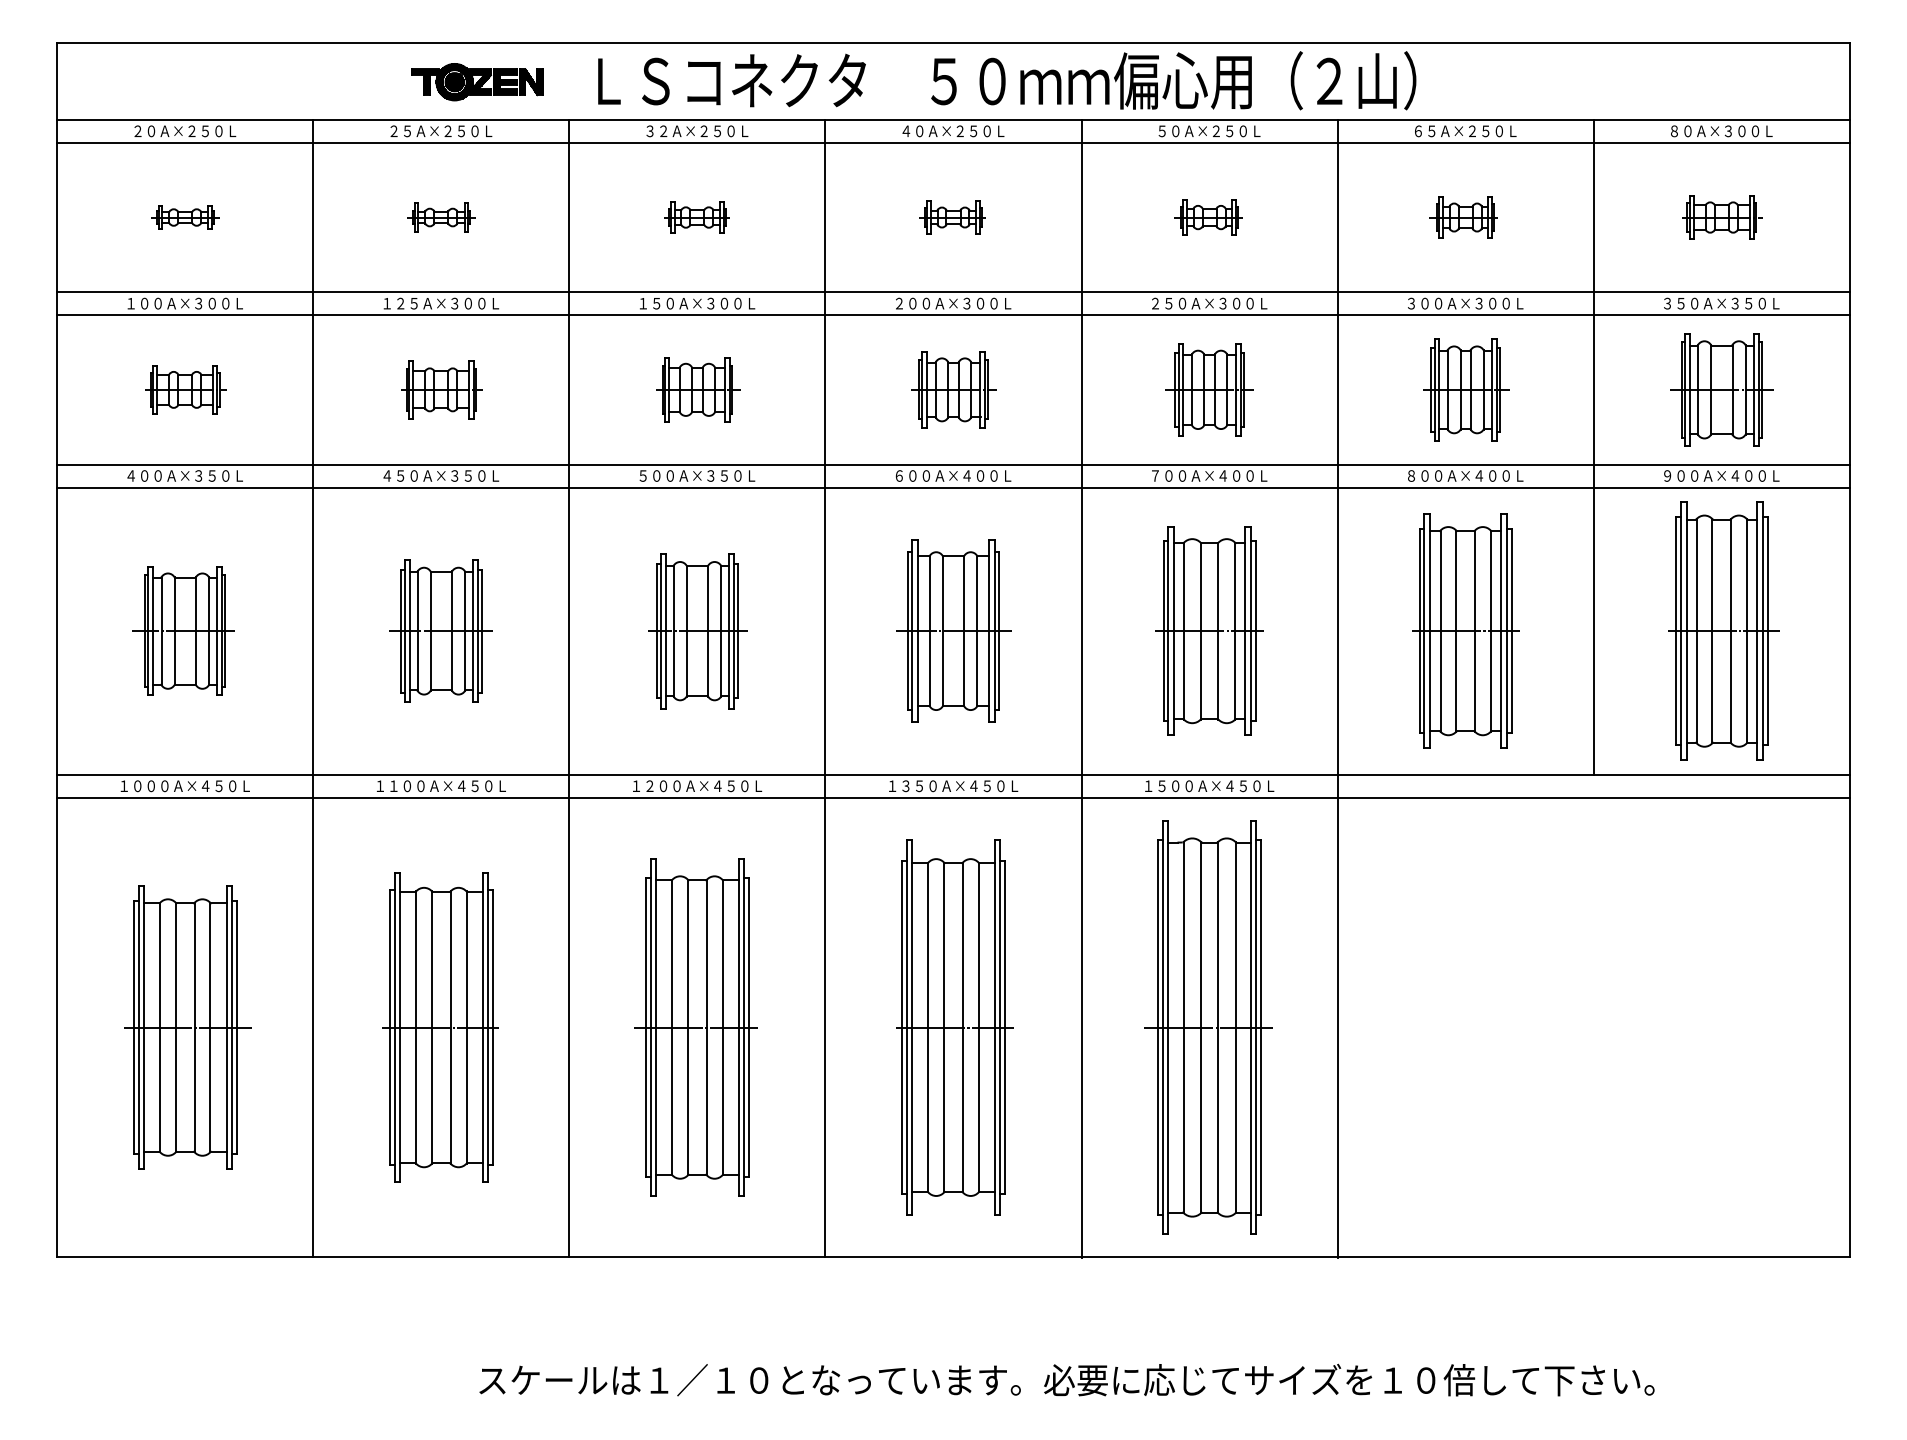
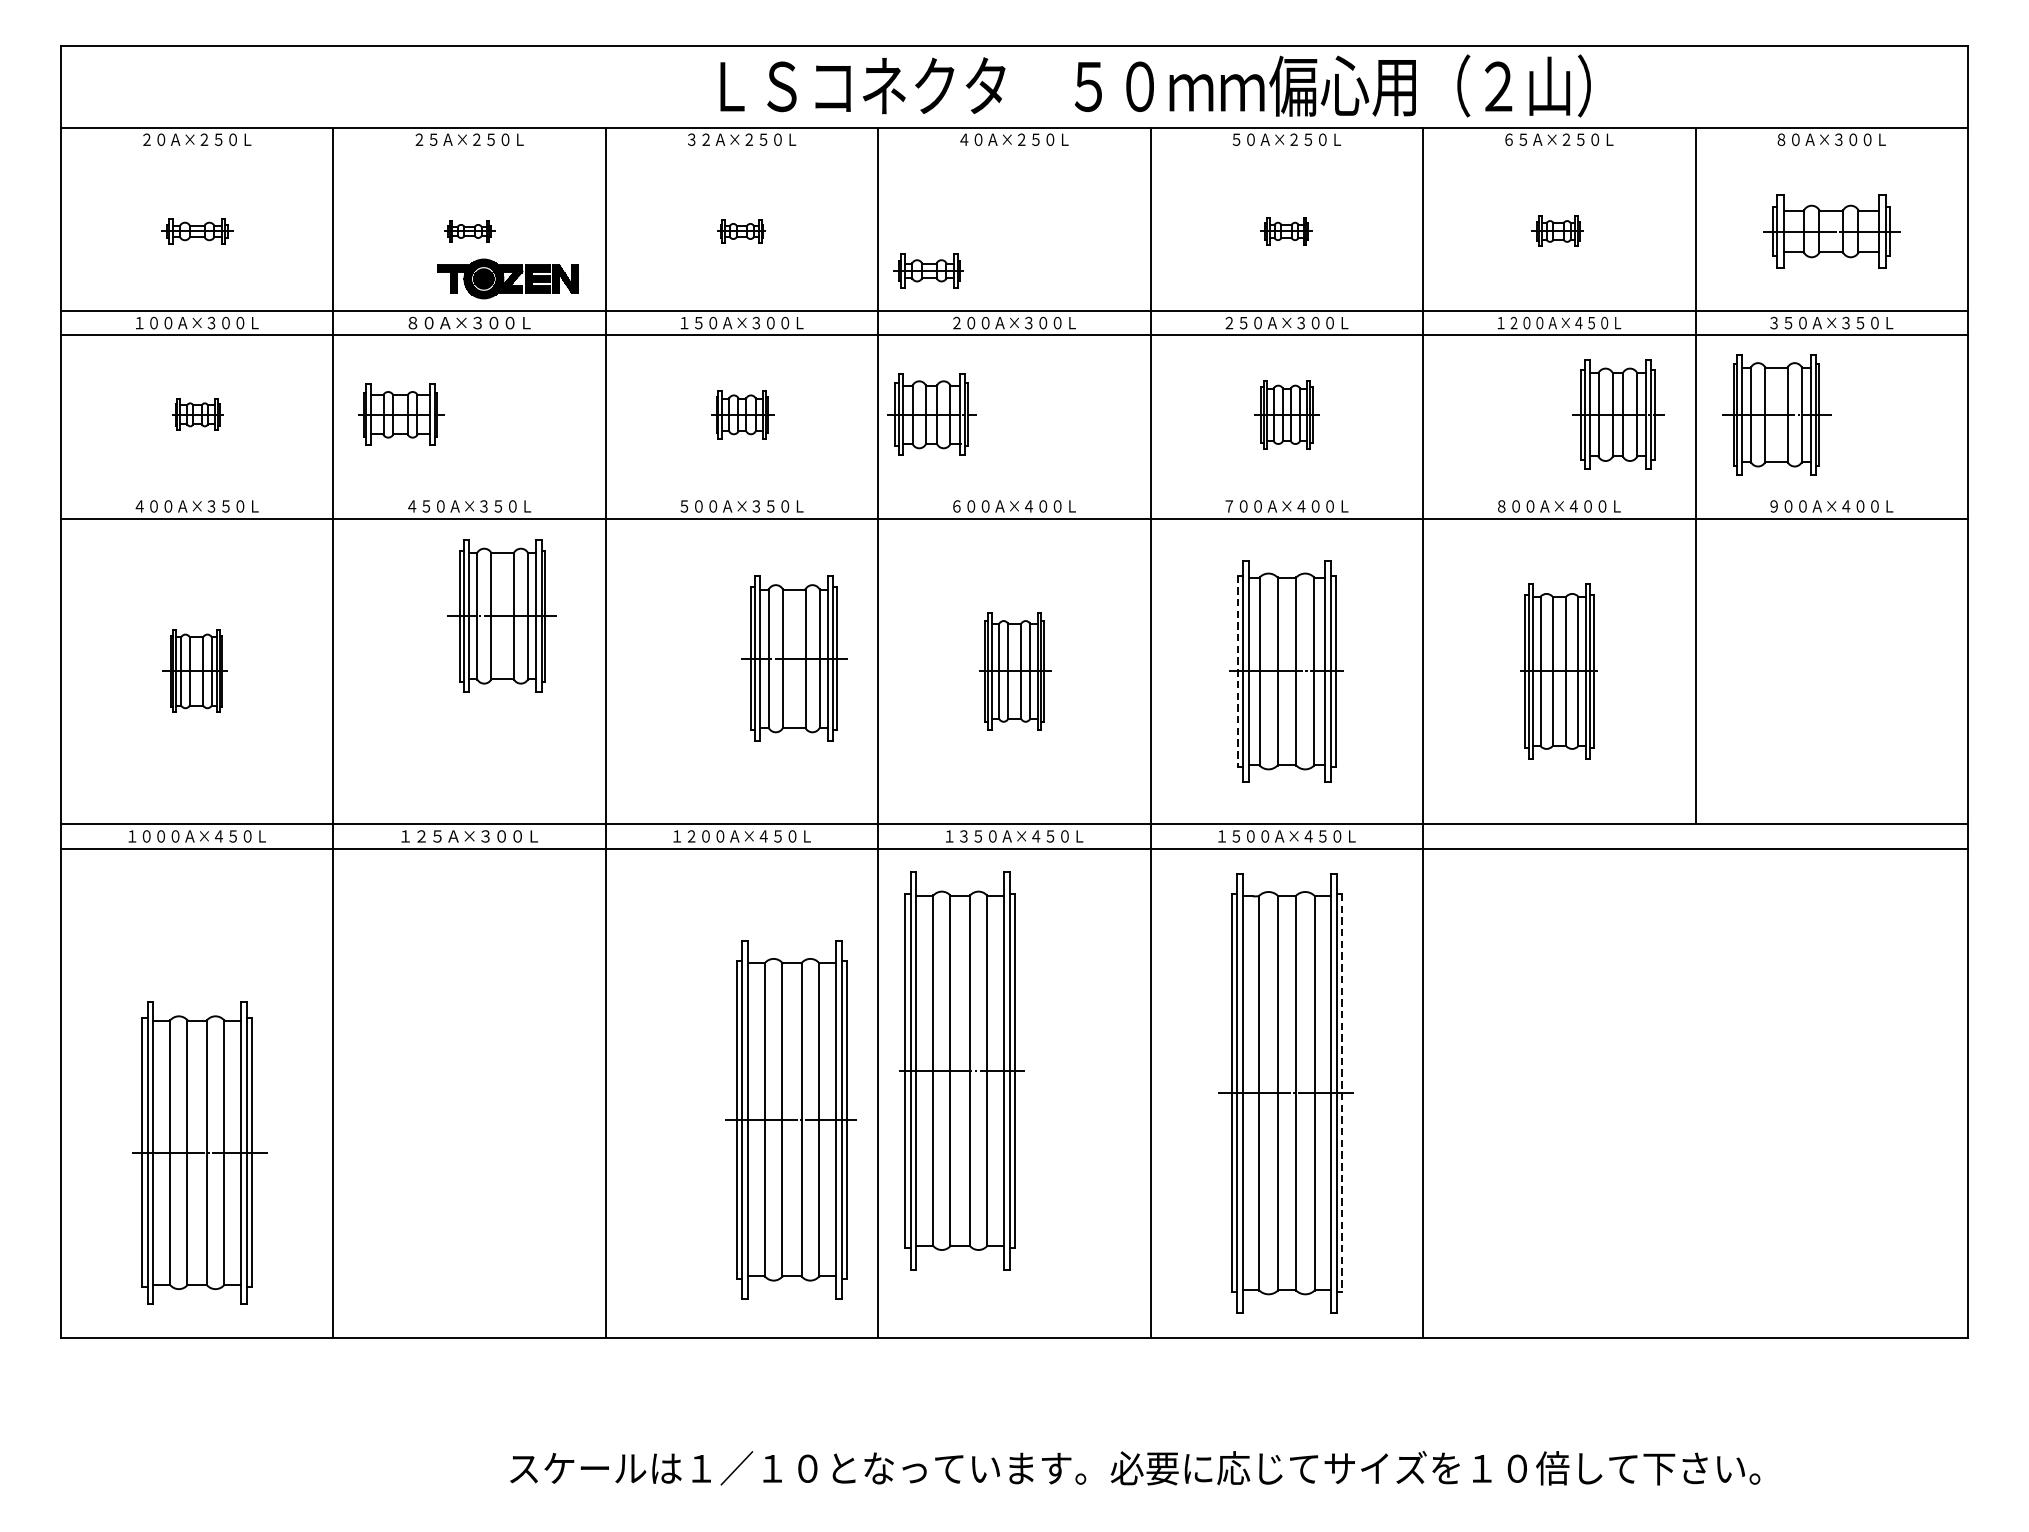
text: (1007, 80) -> (1155, 85), moved
part: (477, 82) -> (508, 279), moved
line: (953, 142) -> (1014, 151), removed
part: (441, 217) -> (469, 231), size x0.7
part: (696, 217) -> (741, 231), size x0.7
part: (952, 217) -> (928, 270), moved
part: (1208, 217) -> (1285, 231), size x0.7
part: (1463, 217) -> (1557, 231), size x0.7
part: (1722, 217) -> (1832, 231), size x1.6
text: (441, 303) -> (469, 322), １２５Ａ×３００Ｌ -> ８０Ａ×３００Ｌ
text: (1465, 303) -> (1559, 322), ３００Ａ×３００Ｌ -> １２００Ａ×４５０Ｌ
part: (185, 389) -> (197, 414), size x0.6
part: (441, 389) -> (400, 414), moved
part: (698, 389) -> (743, 414), size x0.7
part: (953, 389) -> (931, 414), moved
part: (1209, 389) -> (1286, 414), size x0.7
part: (1466, 389) -> (1618, 414), moved
part: (1721, 389) -> (1776, 414), moved
line: (953, 464) -> (1014, 494), removed
part: (183, 630) -> (195, 670), size x0.6
part: (440, 630) -> (501, 615), moved
part: (953, 630) -> (1014, 670), size x0.6
part: (1465, 630) -> (1559, 670), size x0.7
part: (1723, 630) -> (1833, 670), removed
part: (697, 631) -> (794, 659), moved
line: (1163, 631) -> (1237, 671), solid -> dashed
text: (440, 786) -> (468, 836), １１００Ａ×４５０Ｌ -> １２５Ａ×３００Ｌ
part: (187, 1027) -> (199, 1152), moved
part: (440, 1027) -> (468, 1093), removed
part: (695, 1027) -> (790, 1119), moved
part: (954, 1027) -> (961, 1070), moved
line: (1261, 1028) -> (1342, 1094), solid -> dashed

